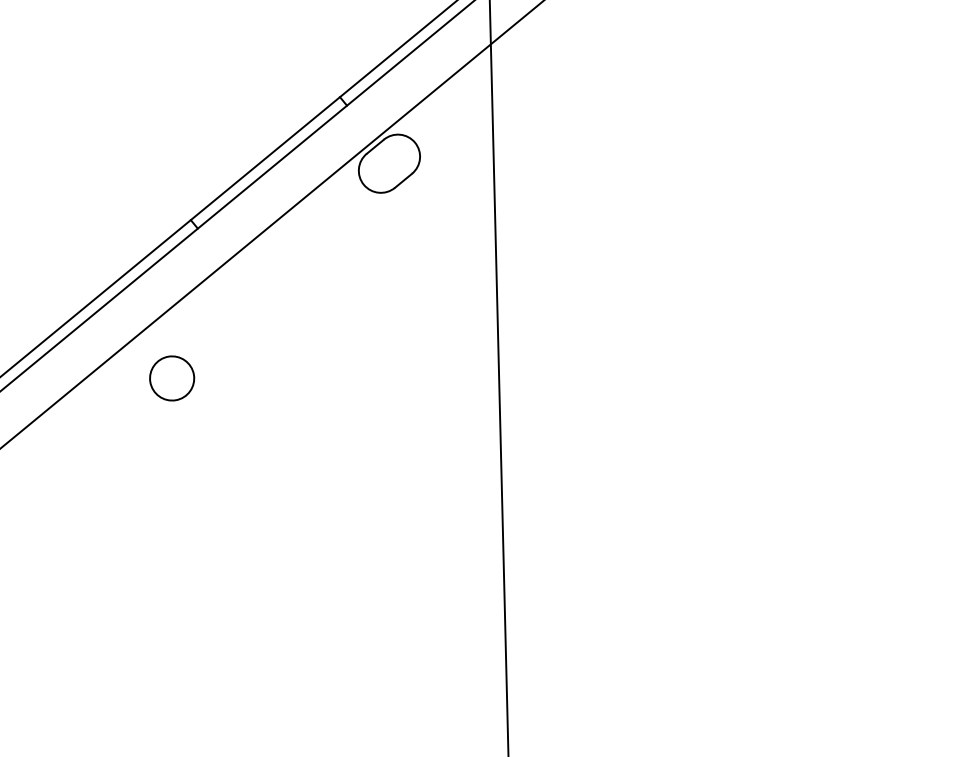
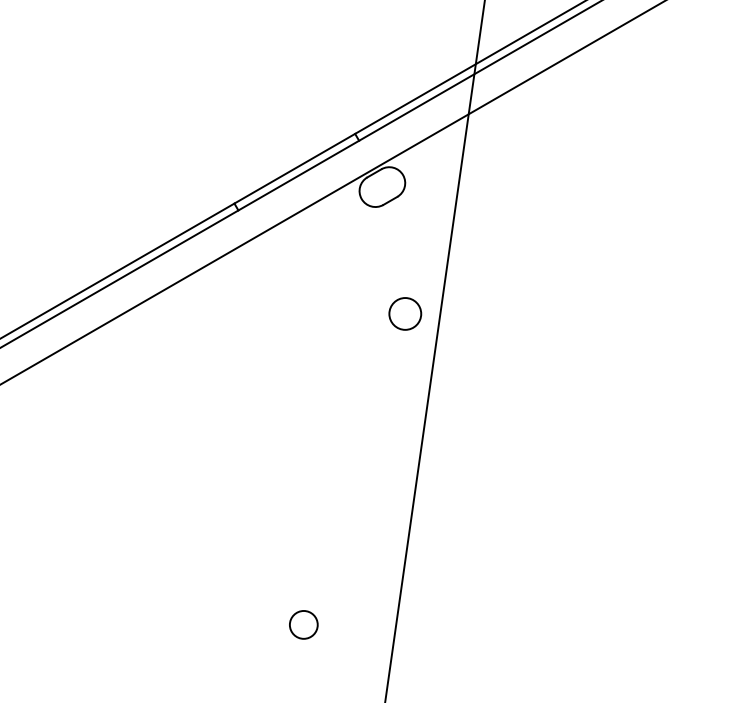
circle: (172, 377) -> (405, 313), moved

